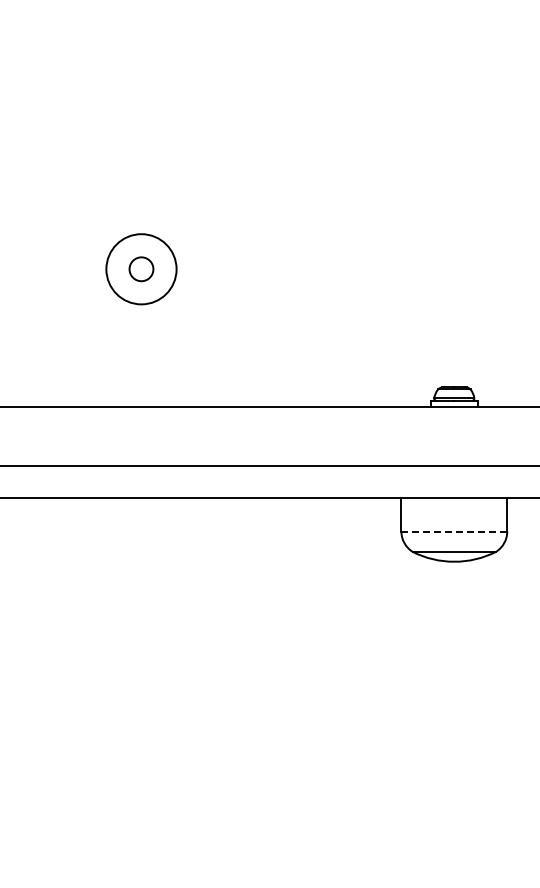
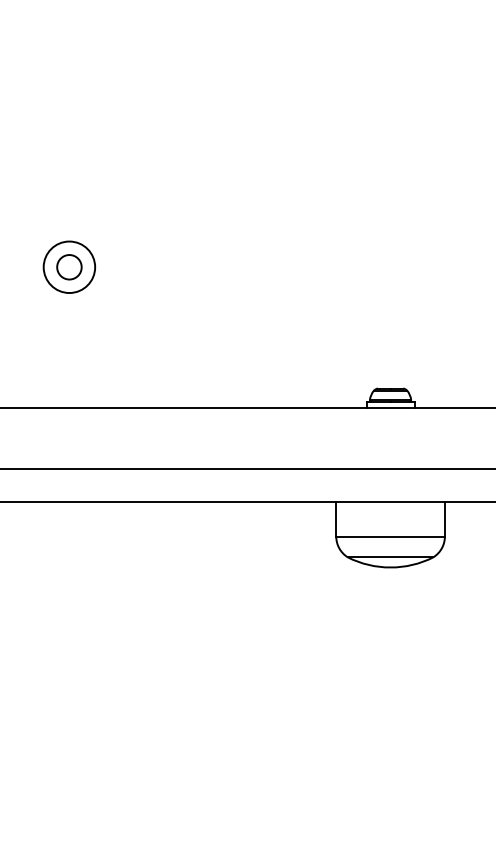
circle: (141, 269) -> (69, 267), size x0.71
line: (454, 531) -> (390, 536), dashed -> solid

